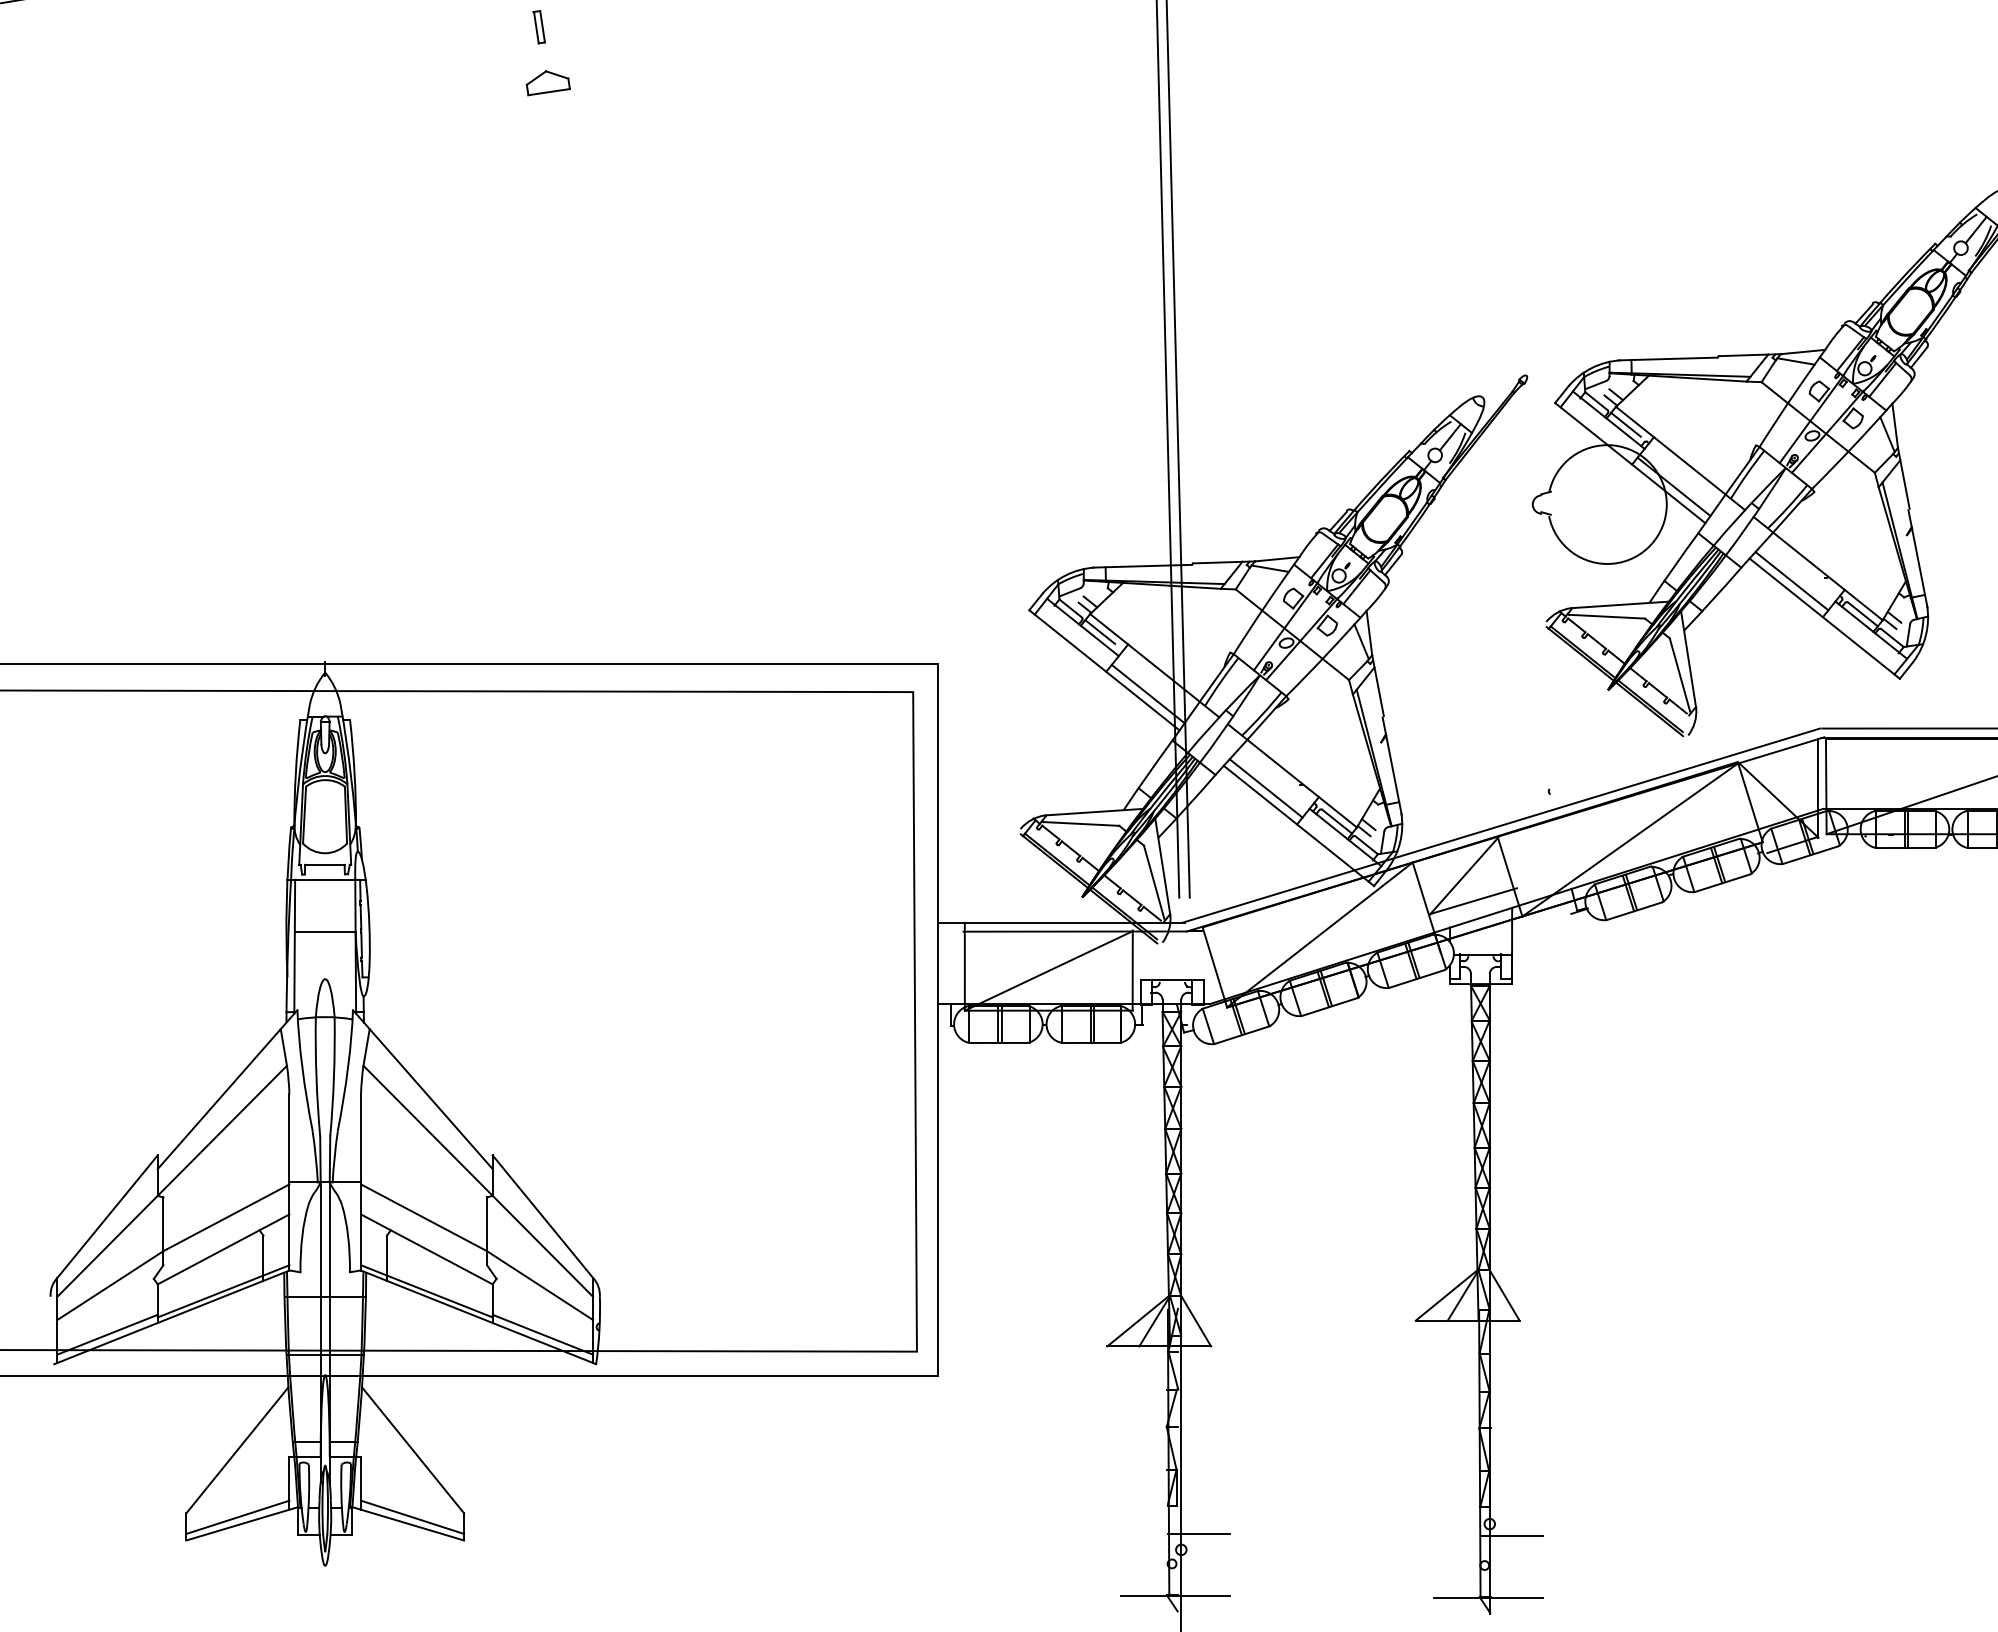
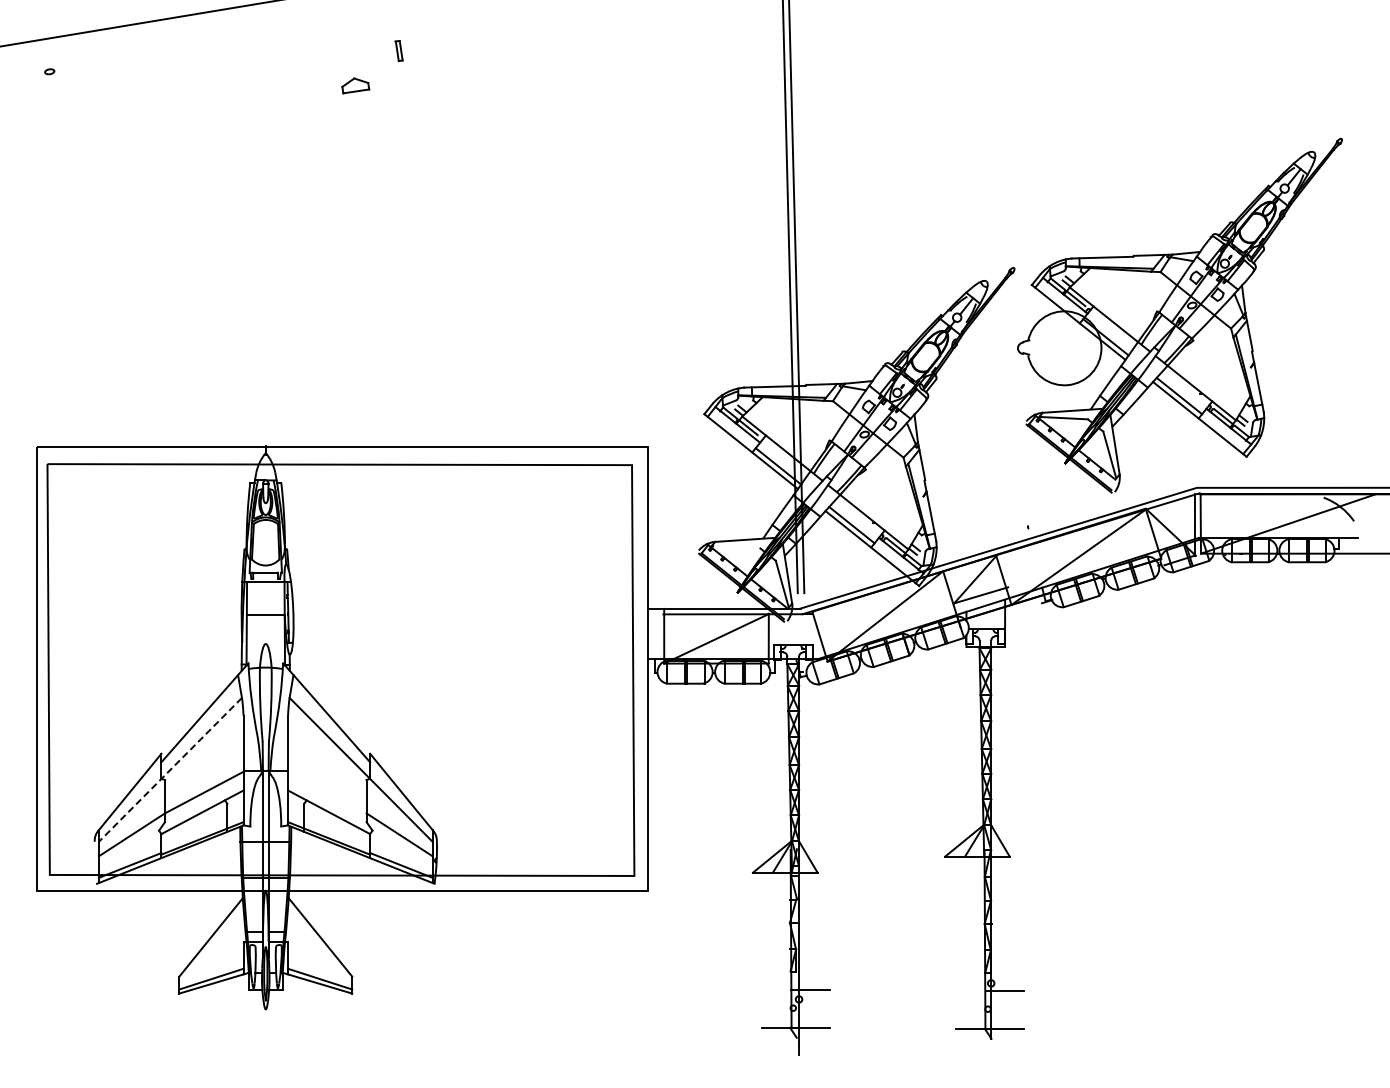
part: (547, 82) -> (355, 85), moved
line: (1080, 824) -> (736, 547), removed
line: (172, 1182) -> (170, 770), solid -> dashed
line: (424, 1217) -> (327, 792), removed

